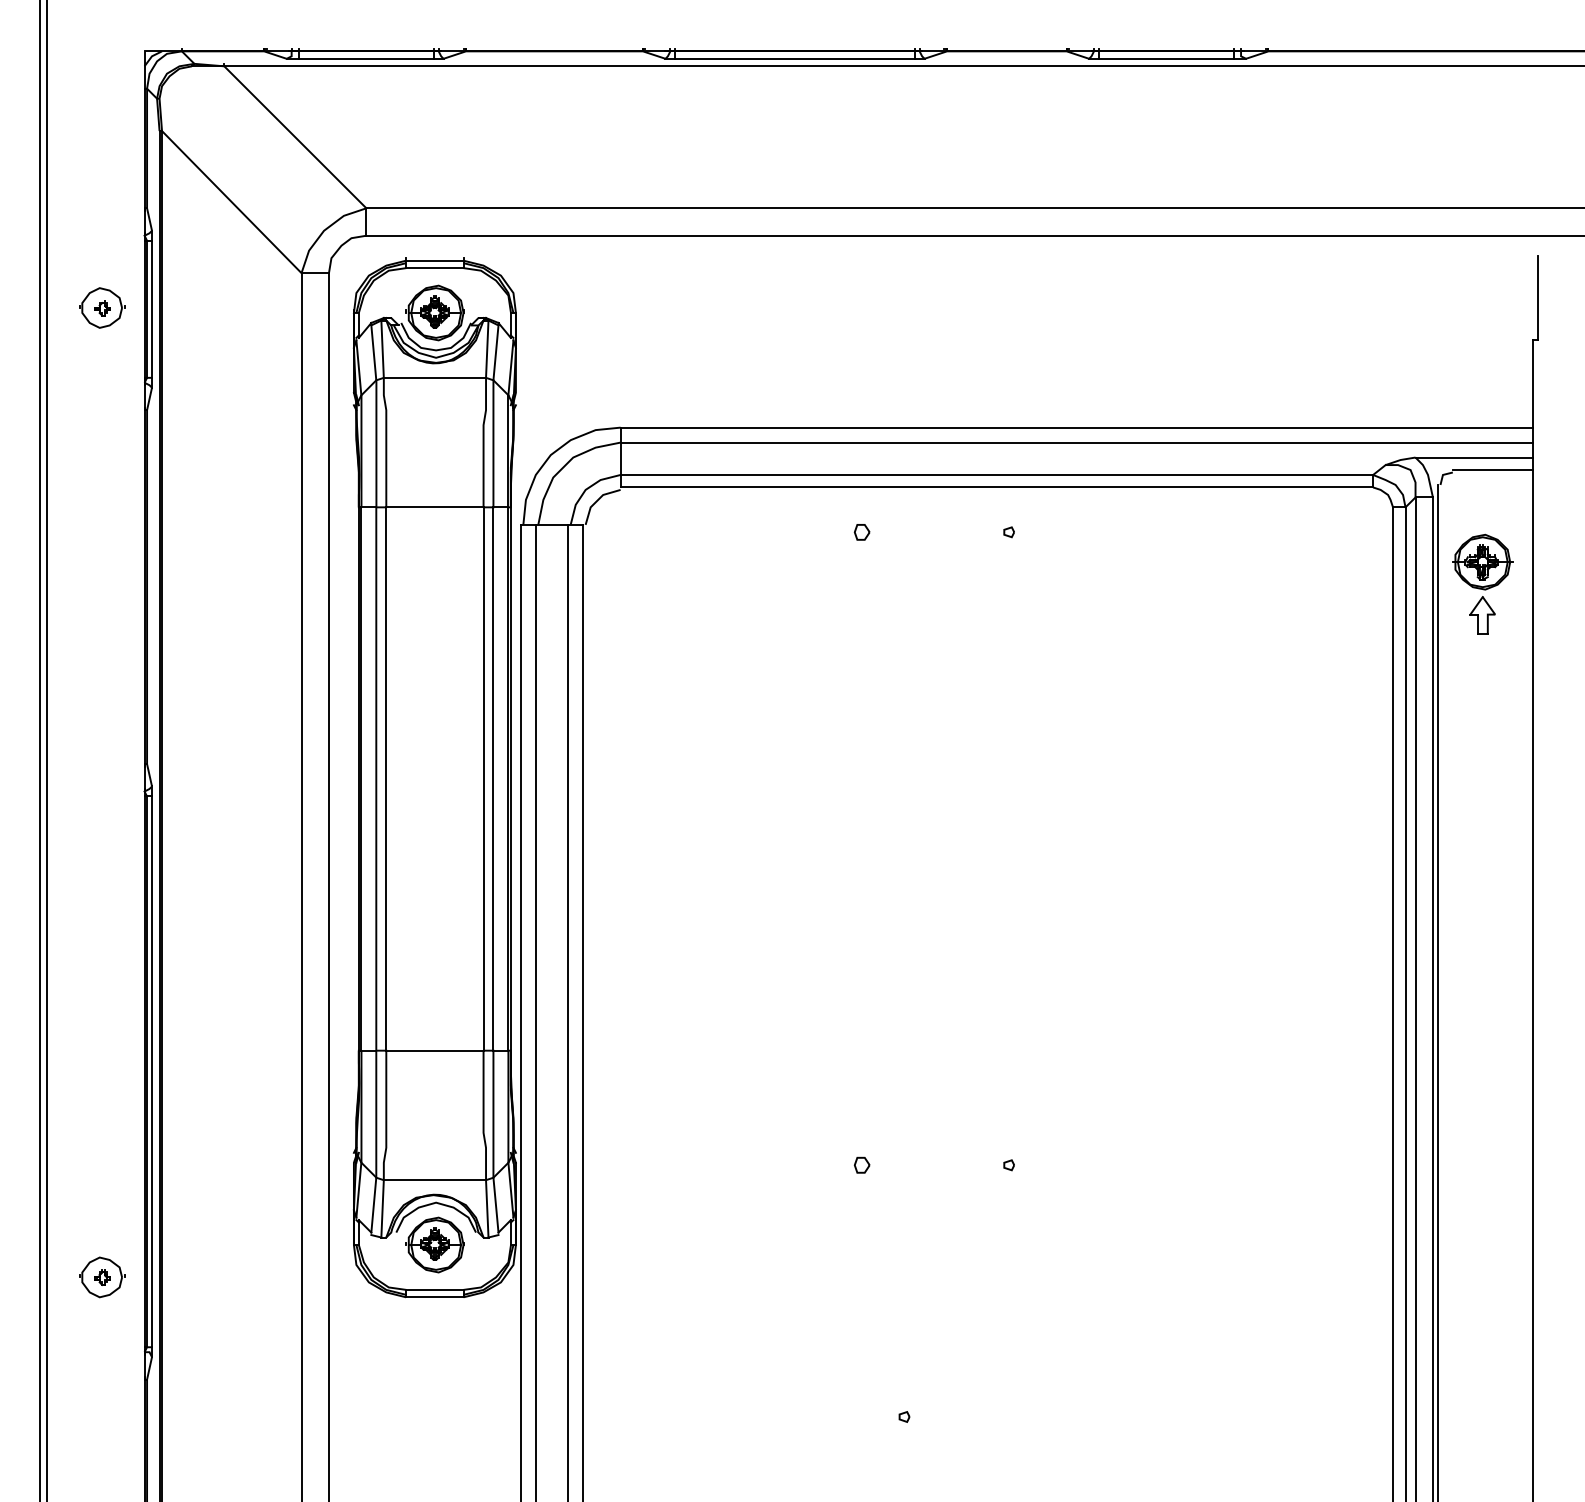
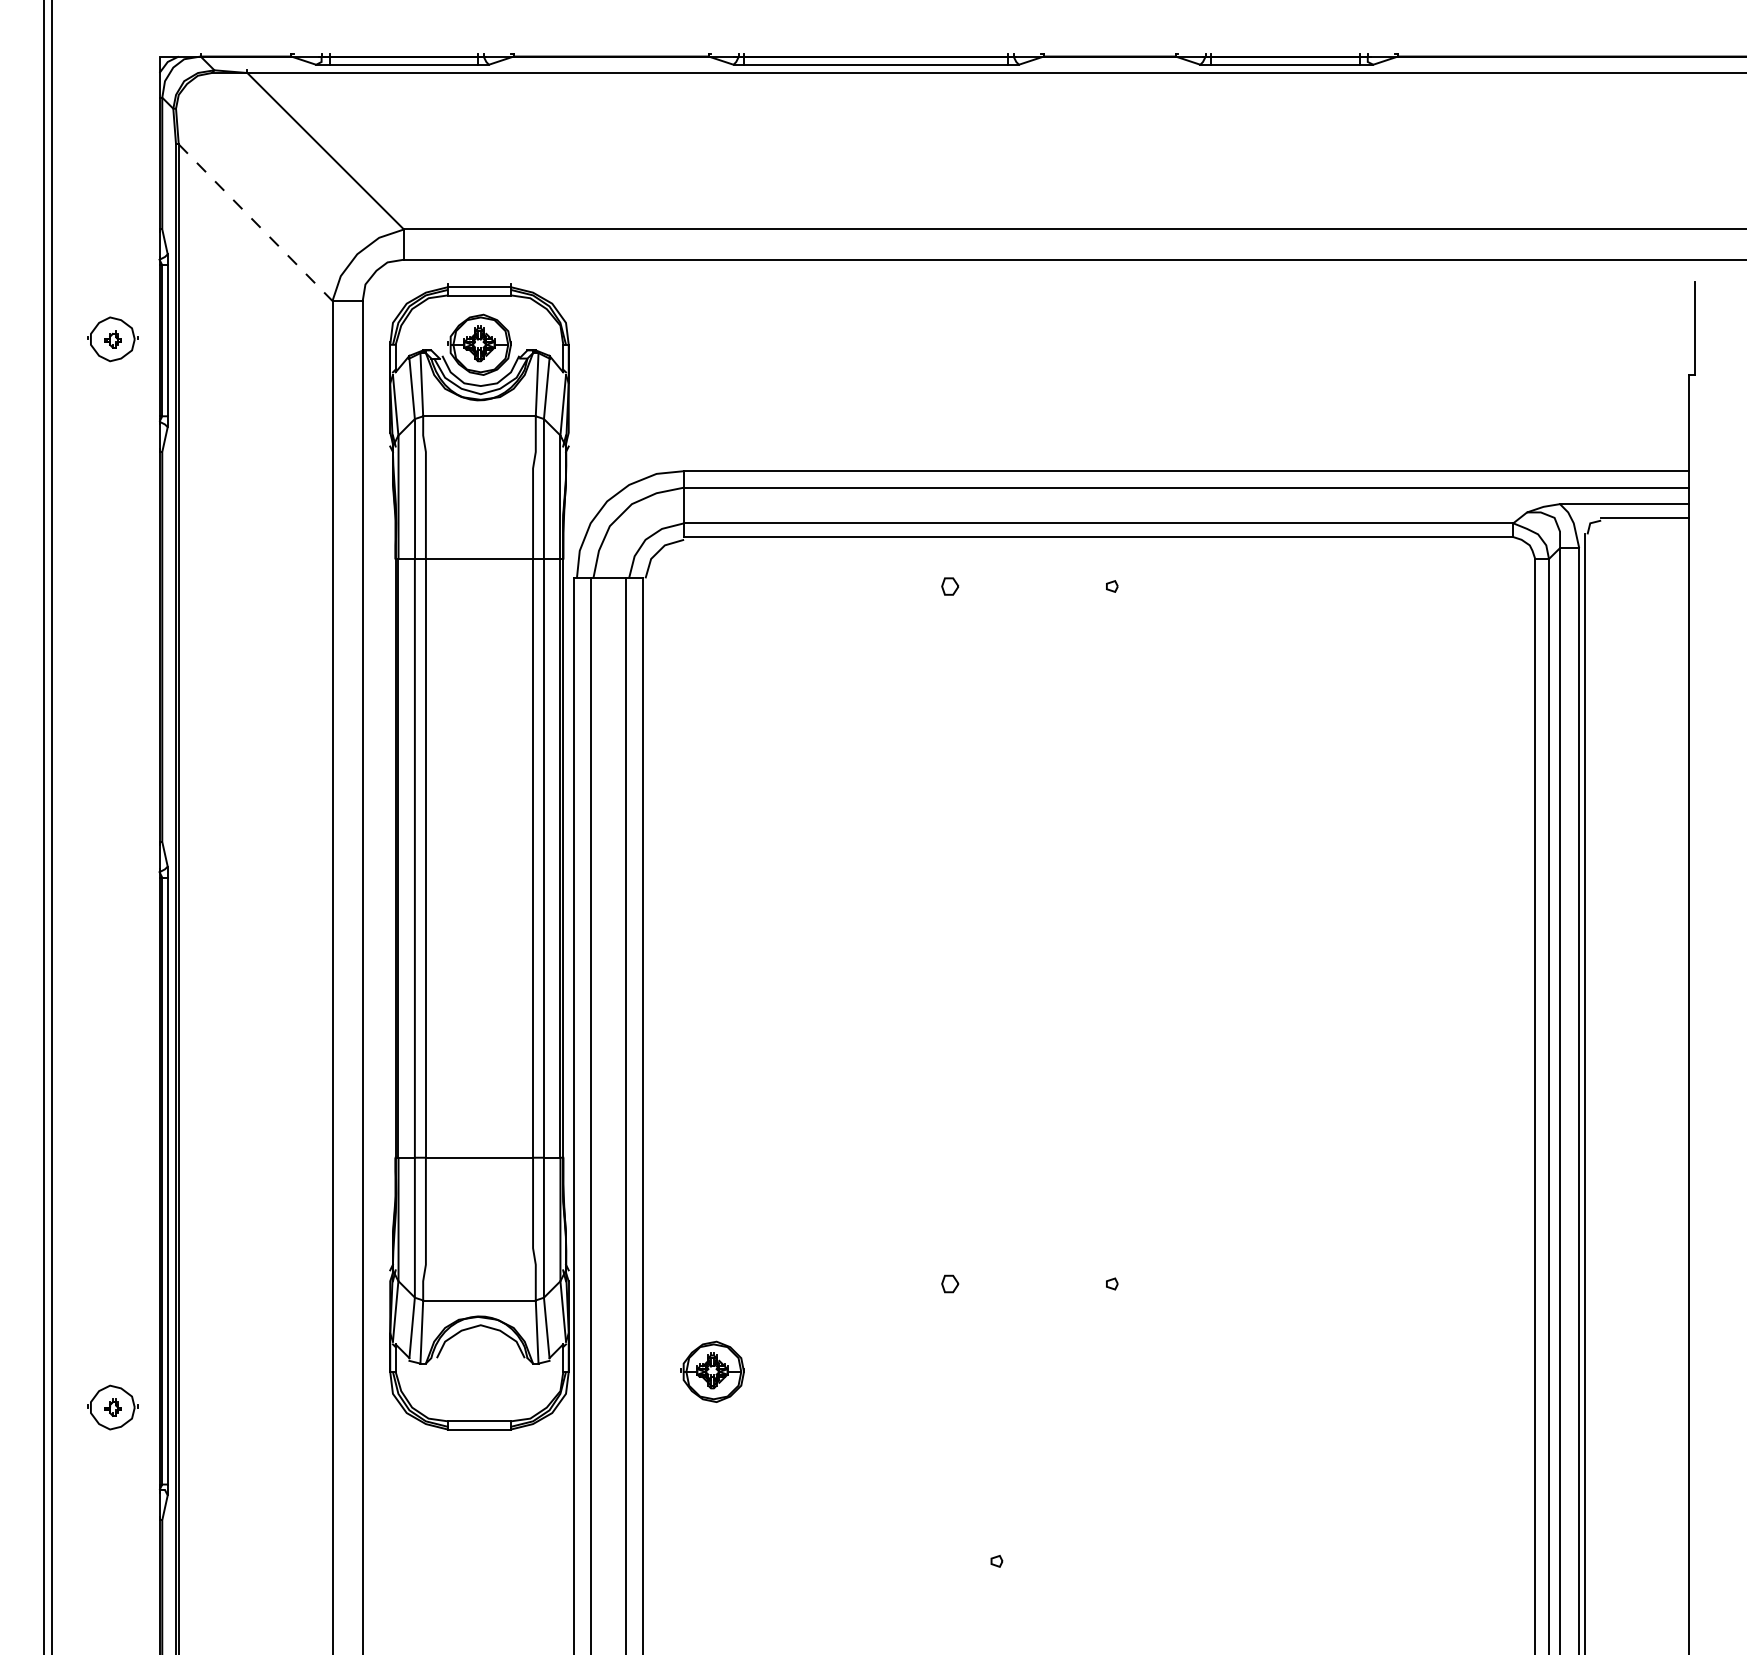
line: (231, 201) -> (255, 222), solid -> dashed
part: (1482, 584) -> (1633, 643), removed
part: (434, 1244) -> (712, 1371), moved

